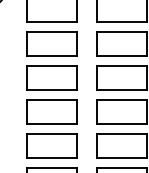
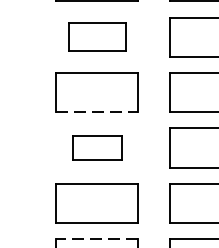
part: (51, 43) -> (96, 36), size x0.7
line: (51, 89) -> (96, 111), solid -> dashed
part: (51, 111) -> (96, 147), size x0.6
line: (51, 167) -> (96, 238), solid -> dashed

